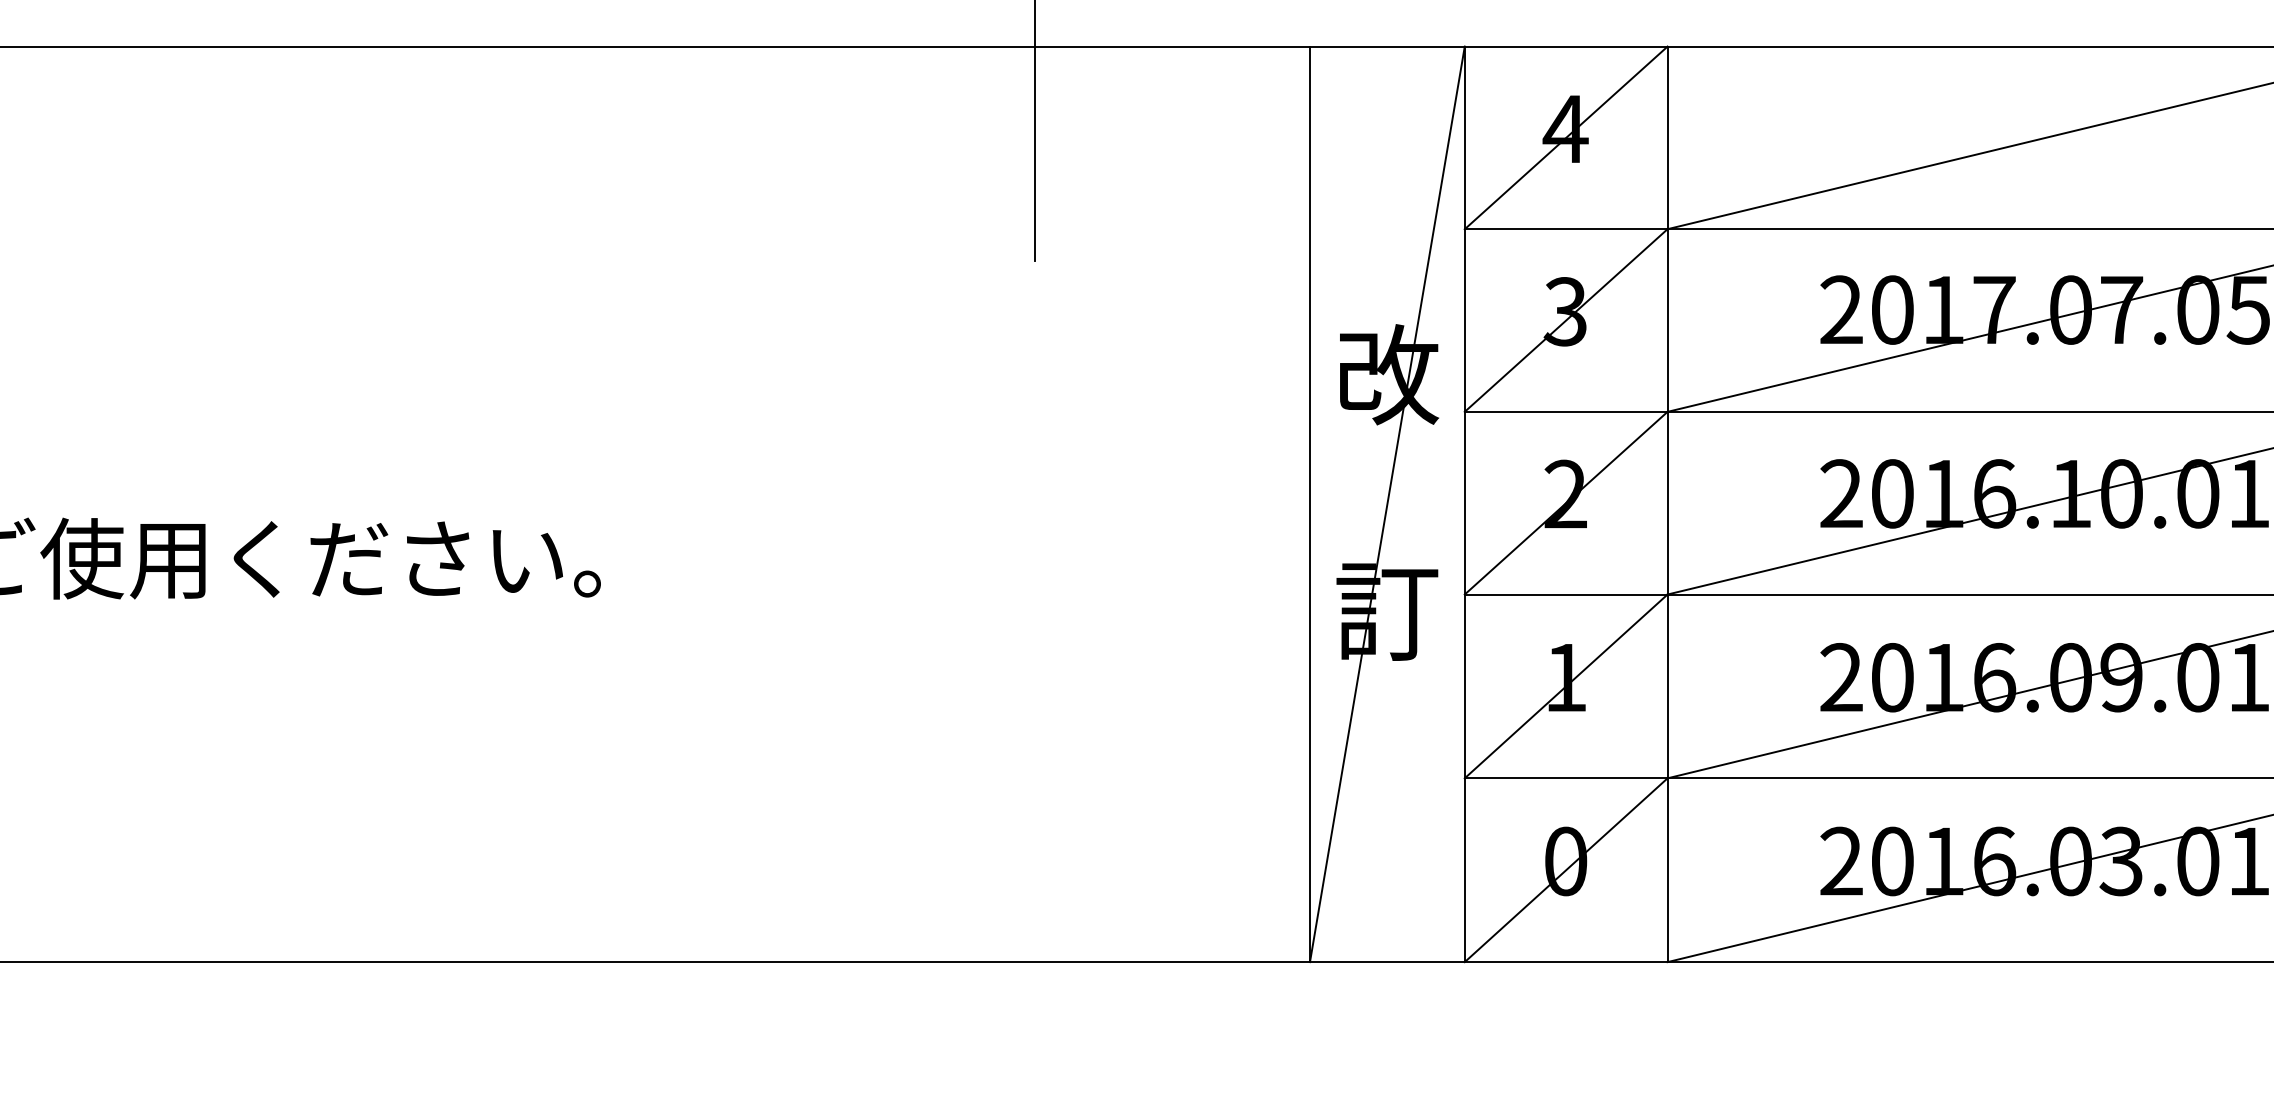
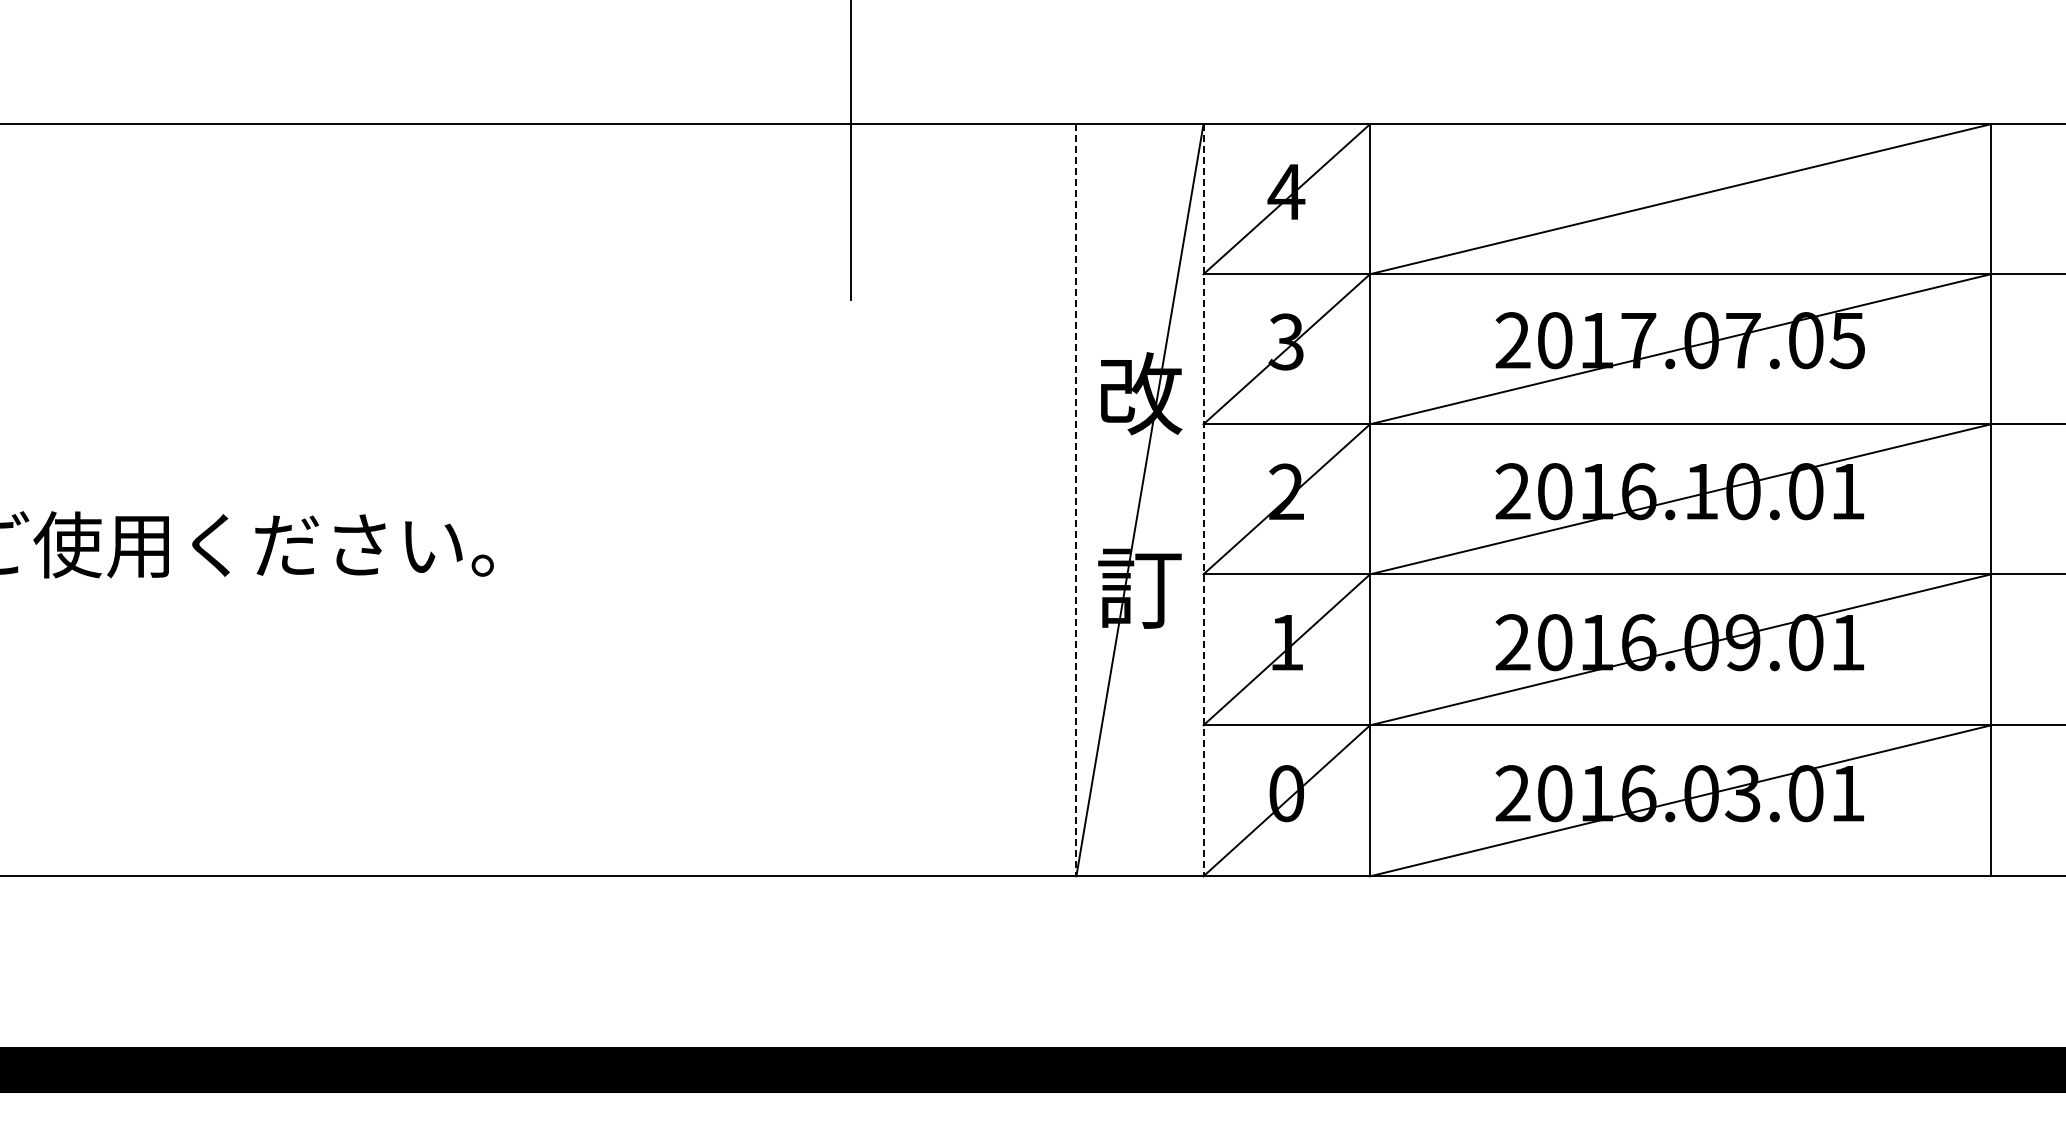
line: (1310, 504) -> (1076, 500), solid -> dashed
line: (1464, 504) -> (1203, 500), solid -> dashed

